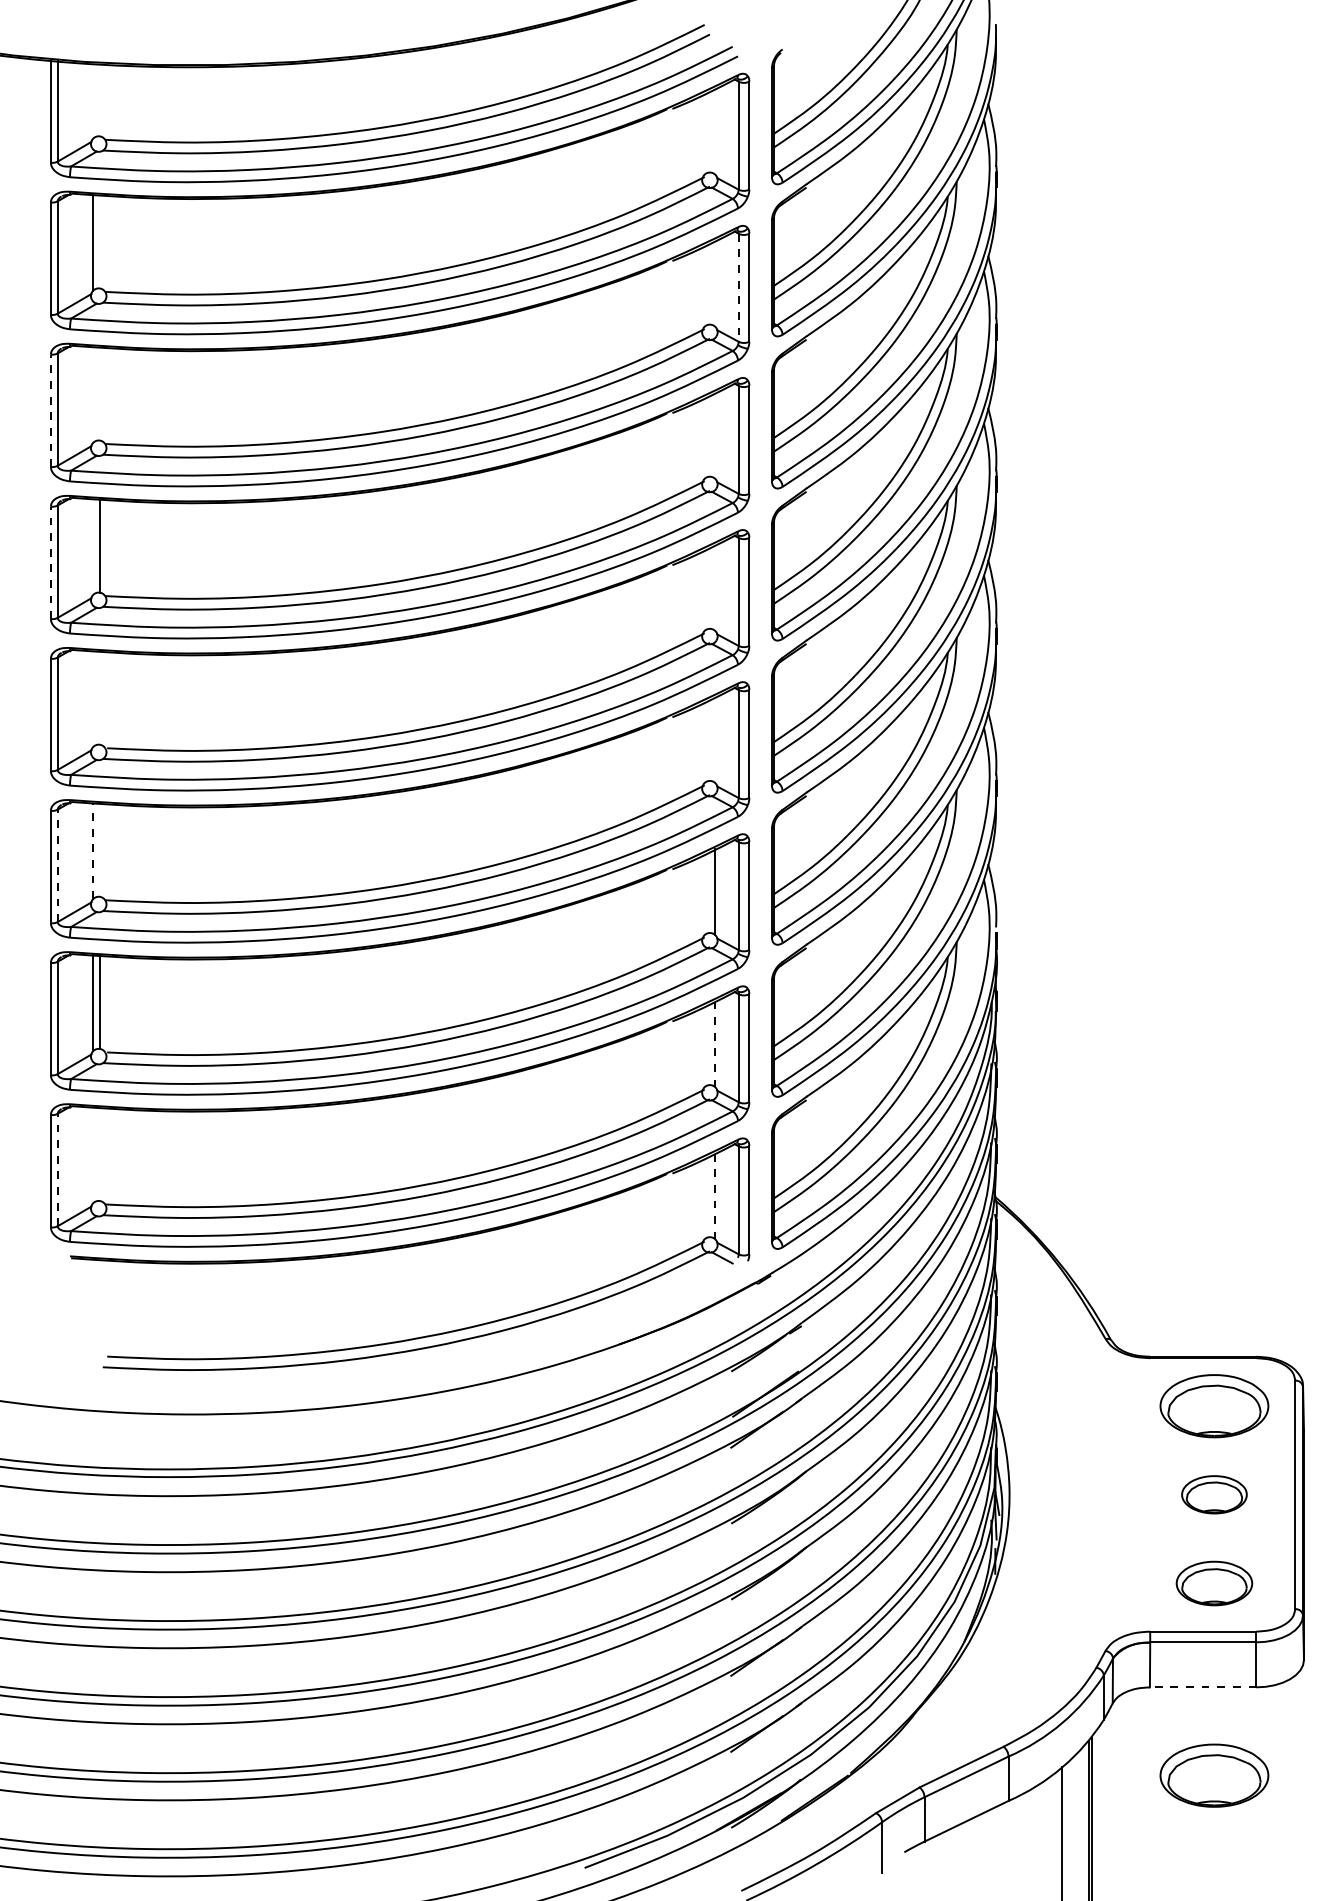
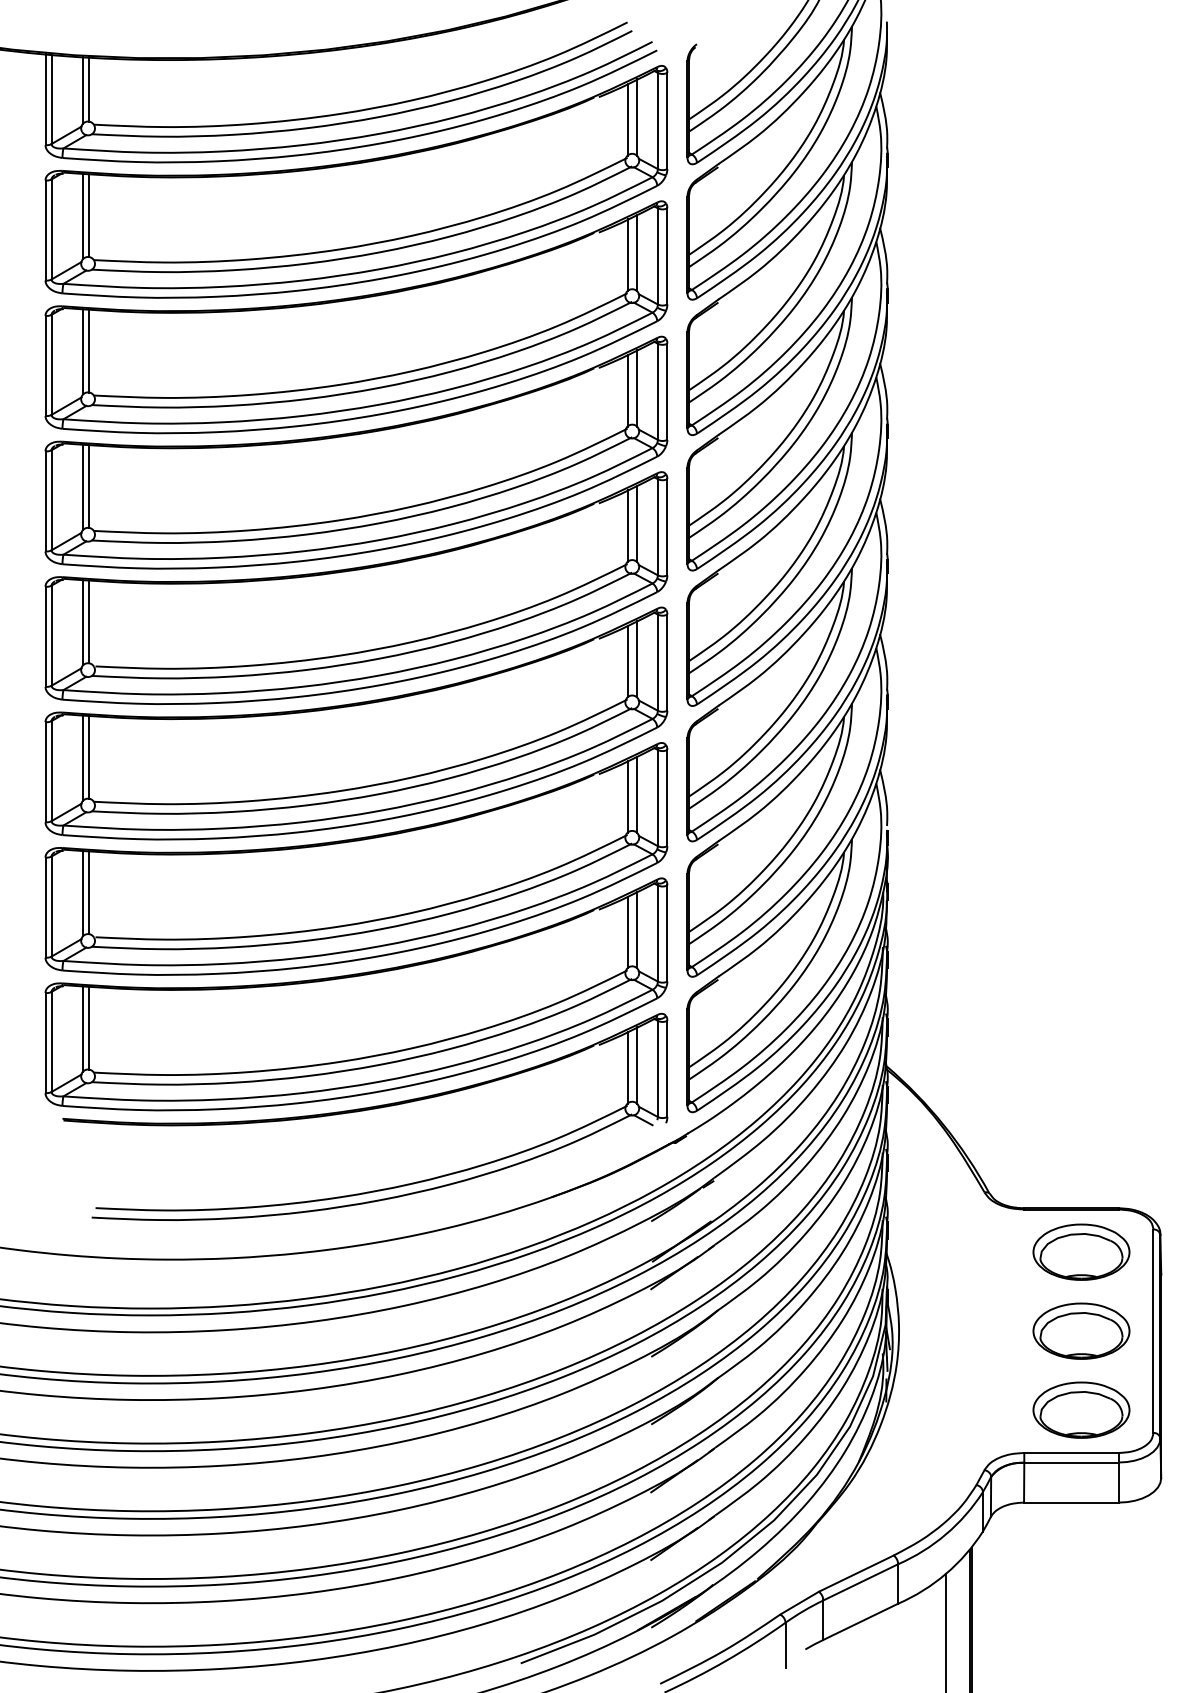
line: (93, 100) -> (83, 89), added
line: (99, 100) -> (88, 89), added
line: (714, 131) -> (636, 117), added
line: (704, 134) -> (627, 119), added
line: (99, 241) -> (88, 215), added
line: (714, 283) -> (636, 252), added
line: (704, 286) -> (627, 255), added
line: (738, 287) -> (657, 256), dashed -> solid
line: (99, 393) -> (88, 350), added
line: (93, 394) -> (83, 351), added
line: (50, 410) -> (45, 365), dashed -> solid
line: (714, 436) -> (636, 388), added
line: (704, 438) -> (627, 390), added
line: (93, 546) -> (83, 486), added
line: (50, 561) -> (45, 500), dashed -> solid
line: (714, 587) -> (636, 523), added
line: (704, 591) -> (627, 526), added
line: (99, 697) -> (88, 621), added
line: (93, 698) -> (83, 622), added
line: (714, 740) -> (636, 659), added
line: (704, 742) -> (627, 661), added
line: (99, 849) -> (88, 756), added
line: (93, 851) -> (83, 758), dashed -> solid
line: (57, 865) -> (51, 770), dashed -> solid
line: (704, 894) -> (627, 796), added
line: (714, 1044) -> (636, 930), dashed -> solid
line: (704, 1047) -> (627, 932), added
line: (99, 1153) -> (88, 1027), added
line: (93, 1154) -> (83, 1028), added
line: (57, 1169) -> (51, 1041), dashed -> solid
line: (714, 1197) -> (636, 1066), dashed -> solid
line: (704, 1198) -> (627, 1067), added
part: (1214, 1494) -> (1081, 1330), size x1.67
part: (1214, 1582) -> (1081, 1409), size x1.43
line: (1202, 1687) -> (1070, 1502), dashed -> solid
part: (1214, 1774) -> (1081, 1580), removed

